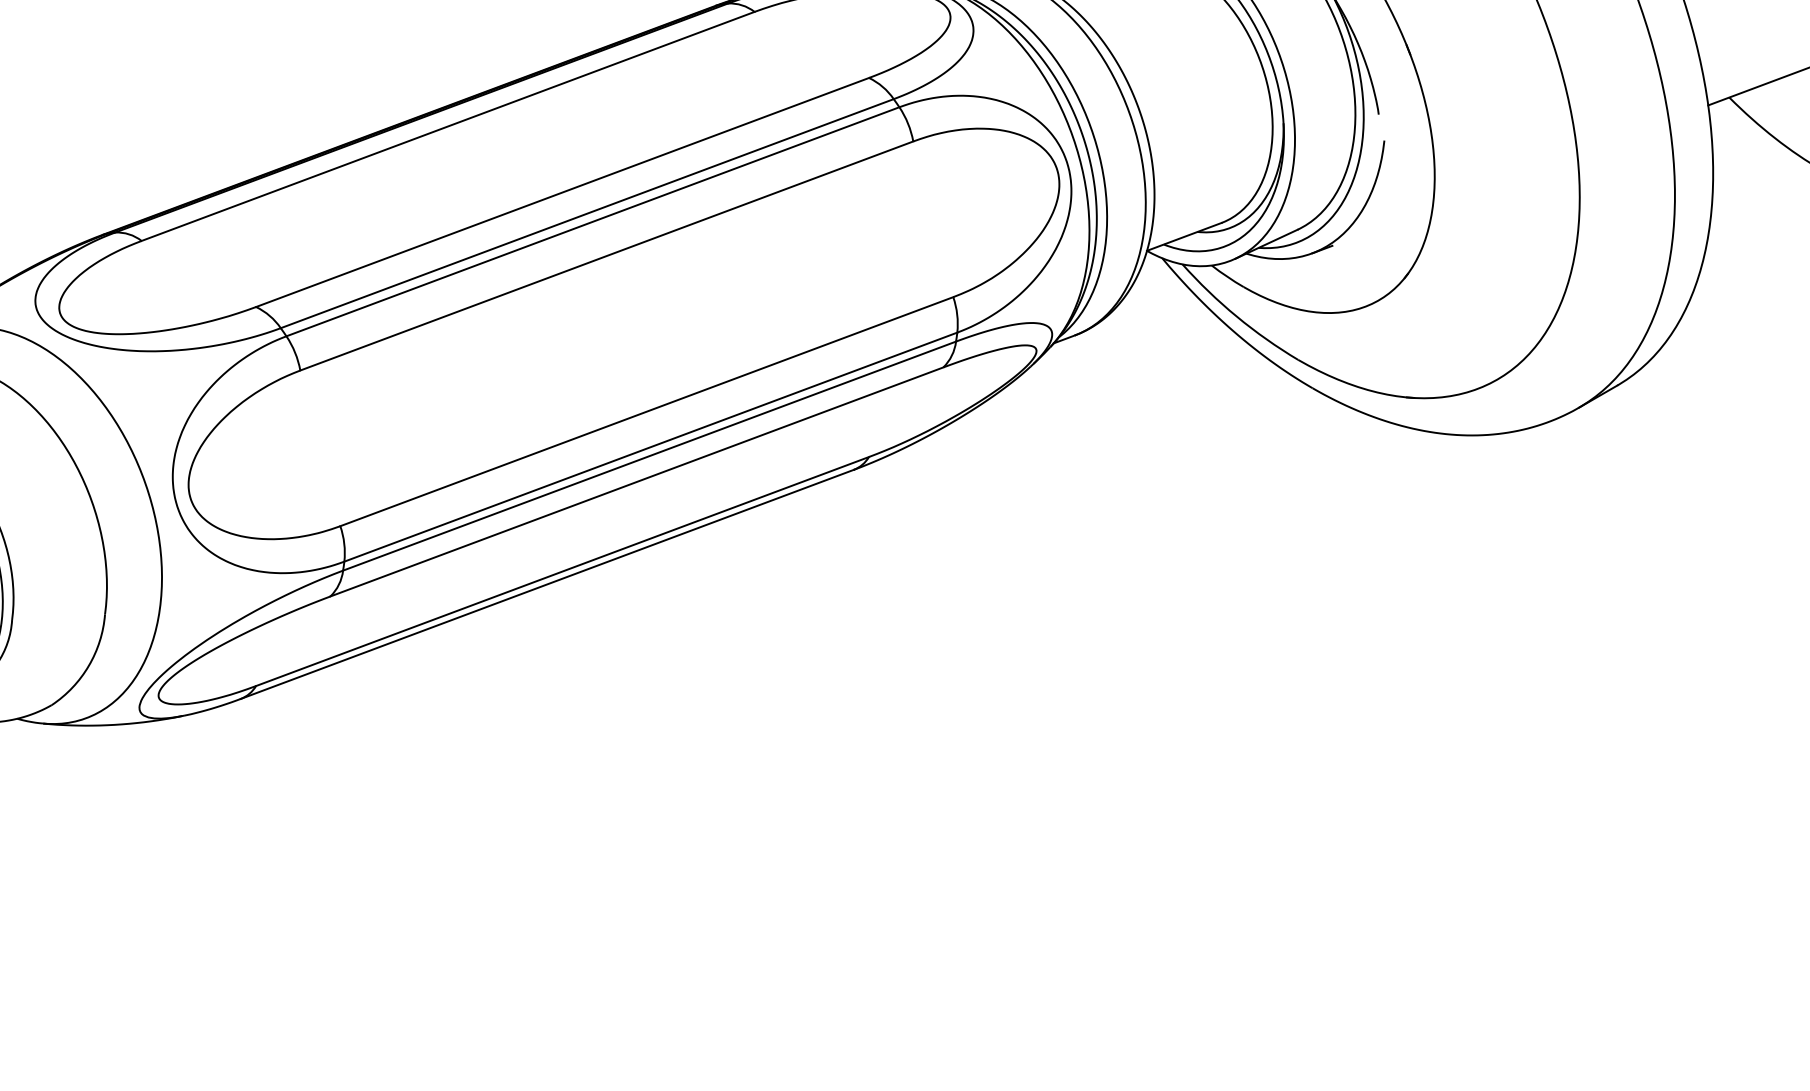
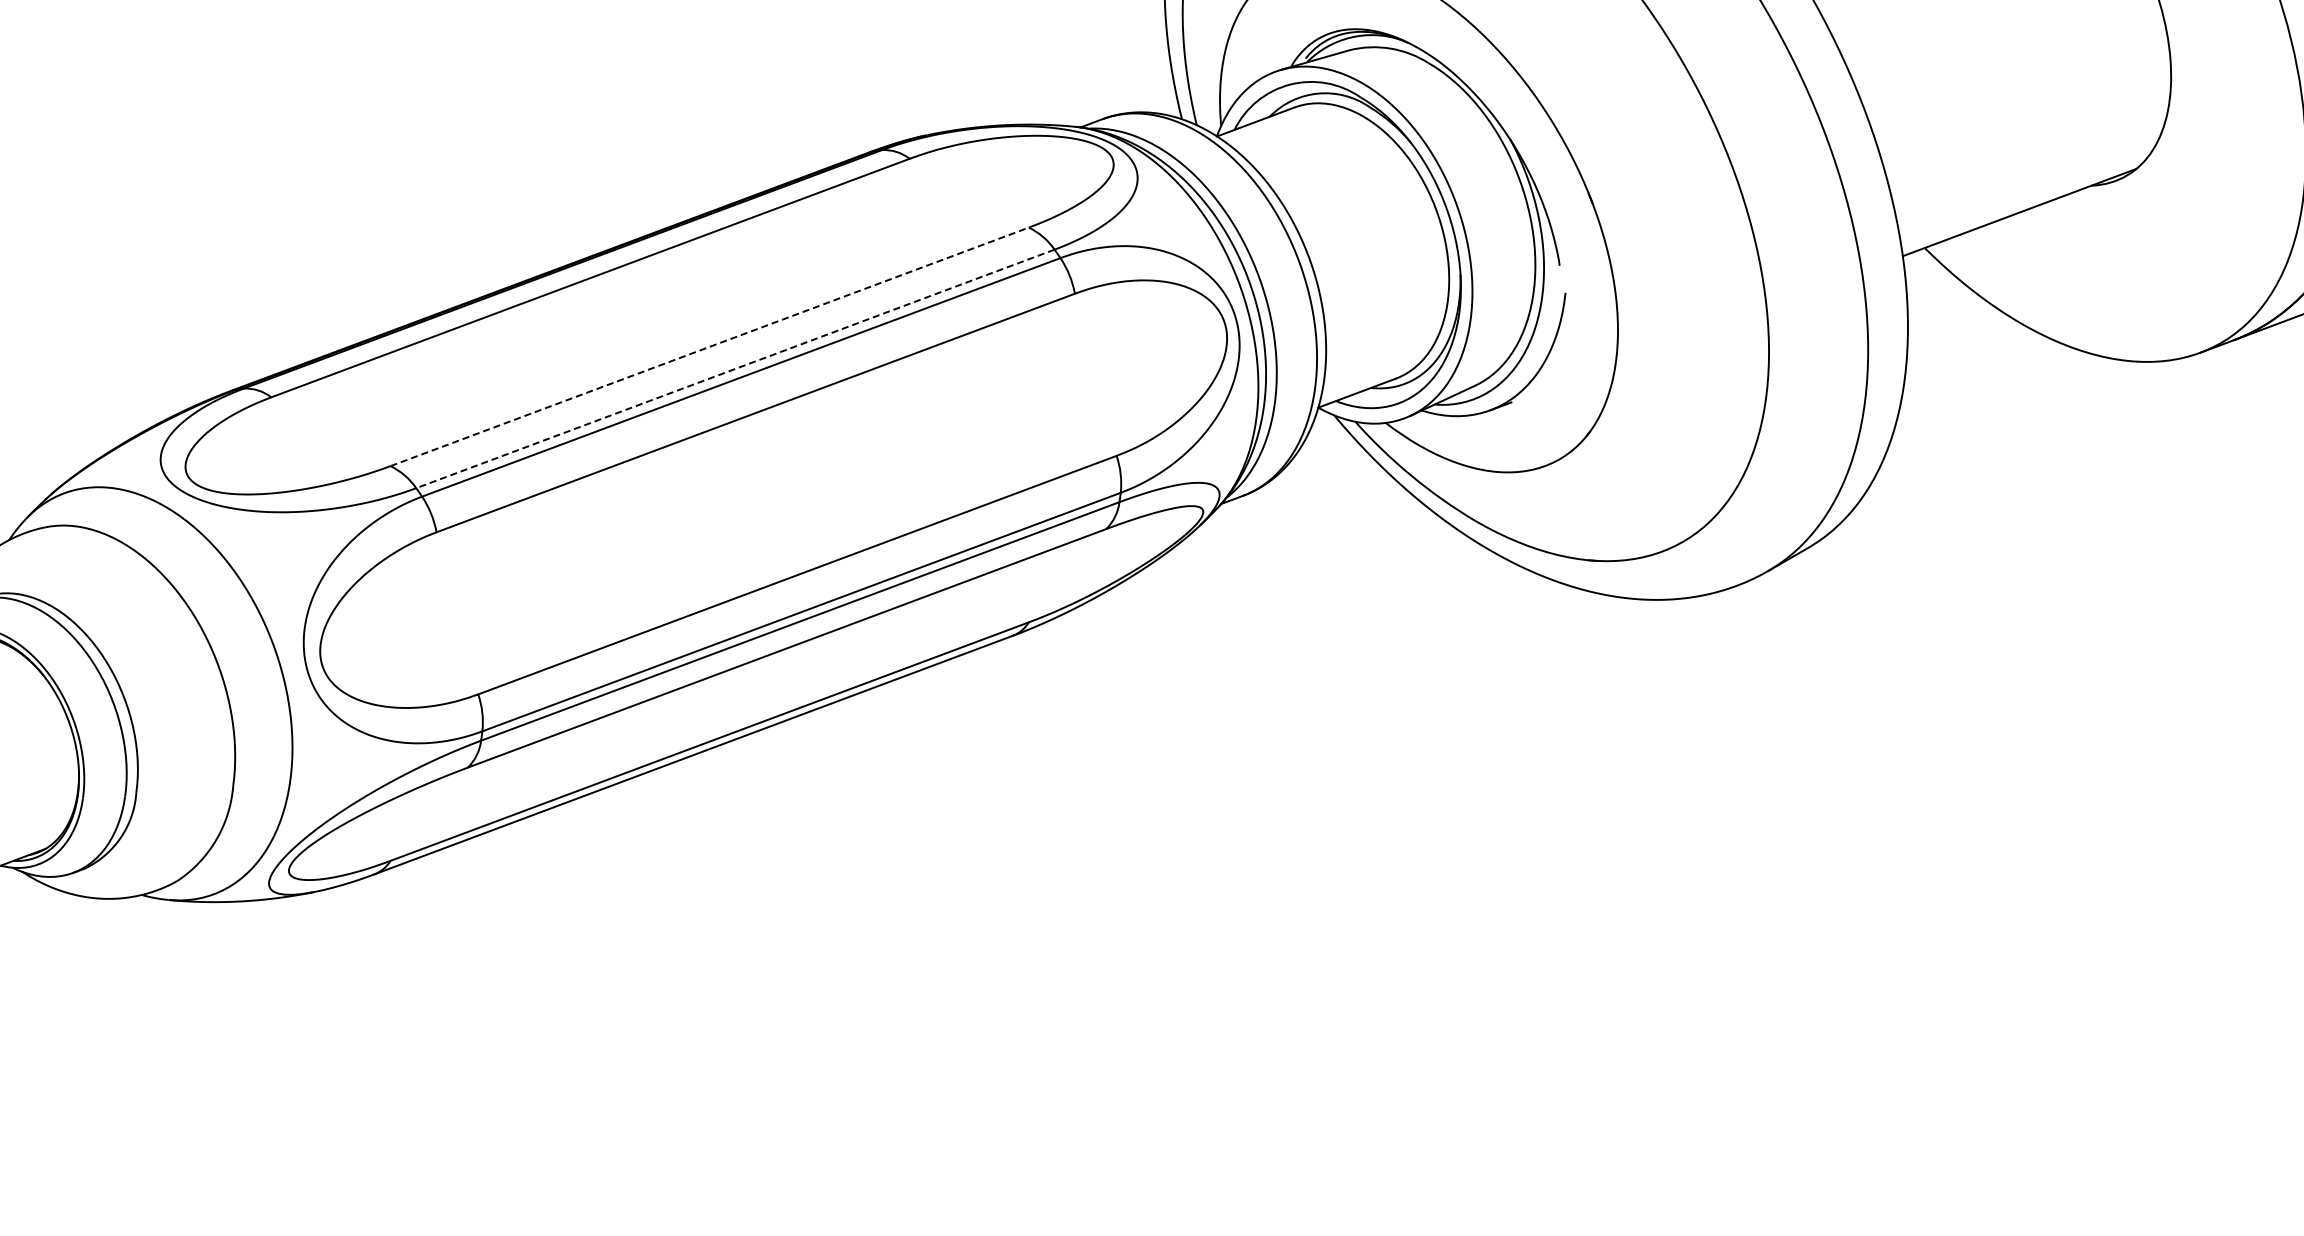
line: (562, 192) -> (709, 346), solid -> dashed
line: (587, 213) -> (735, 368), solid -> dashed

